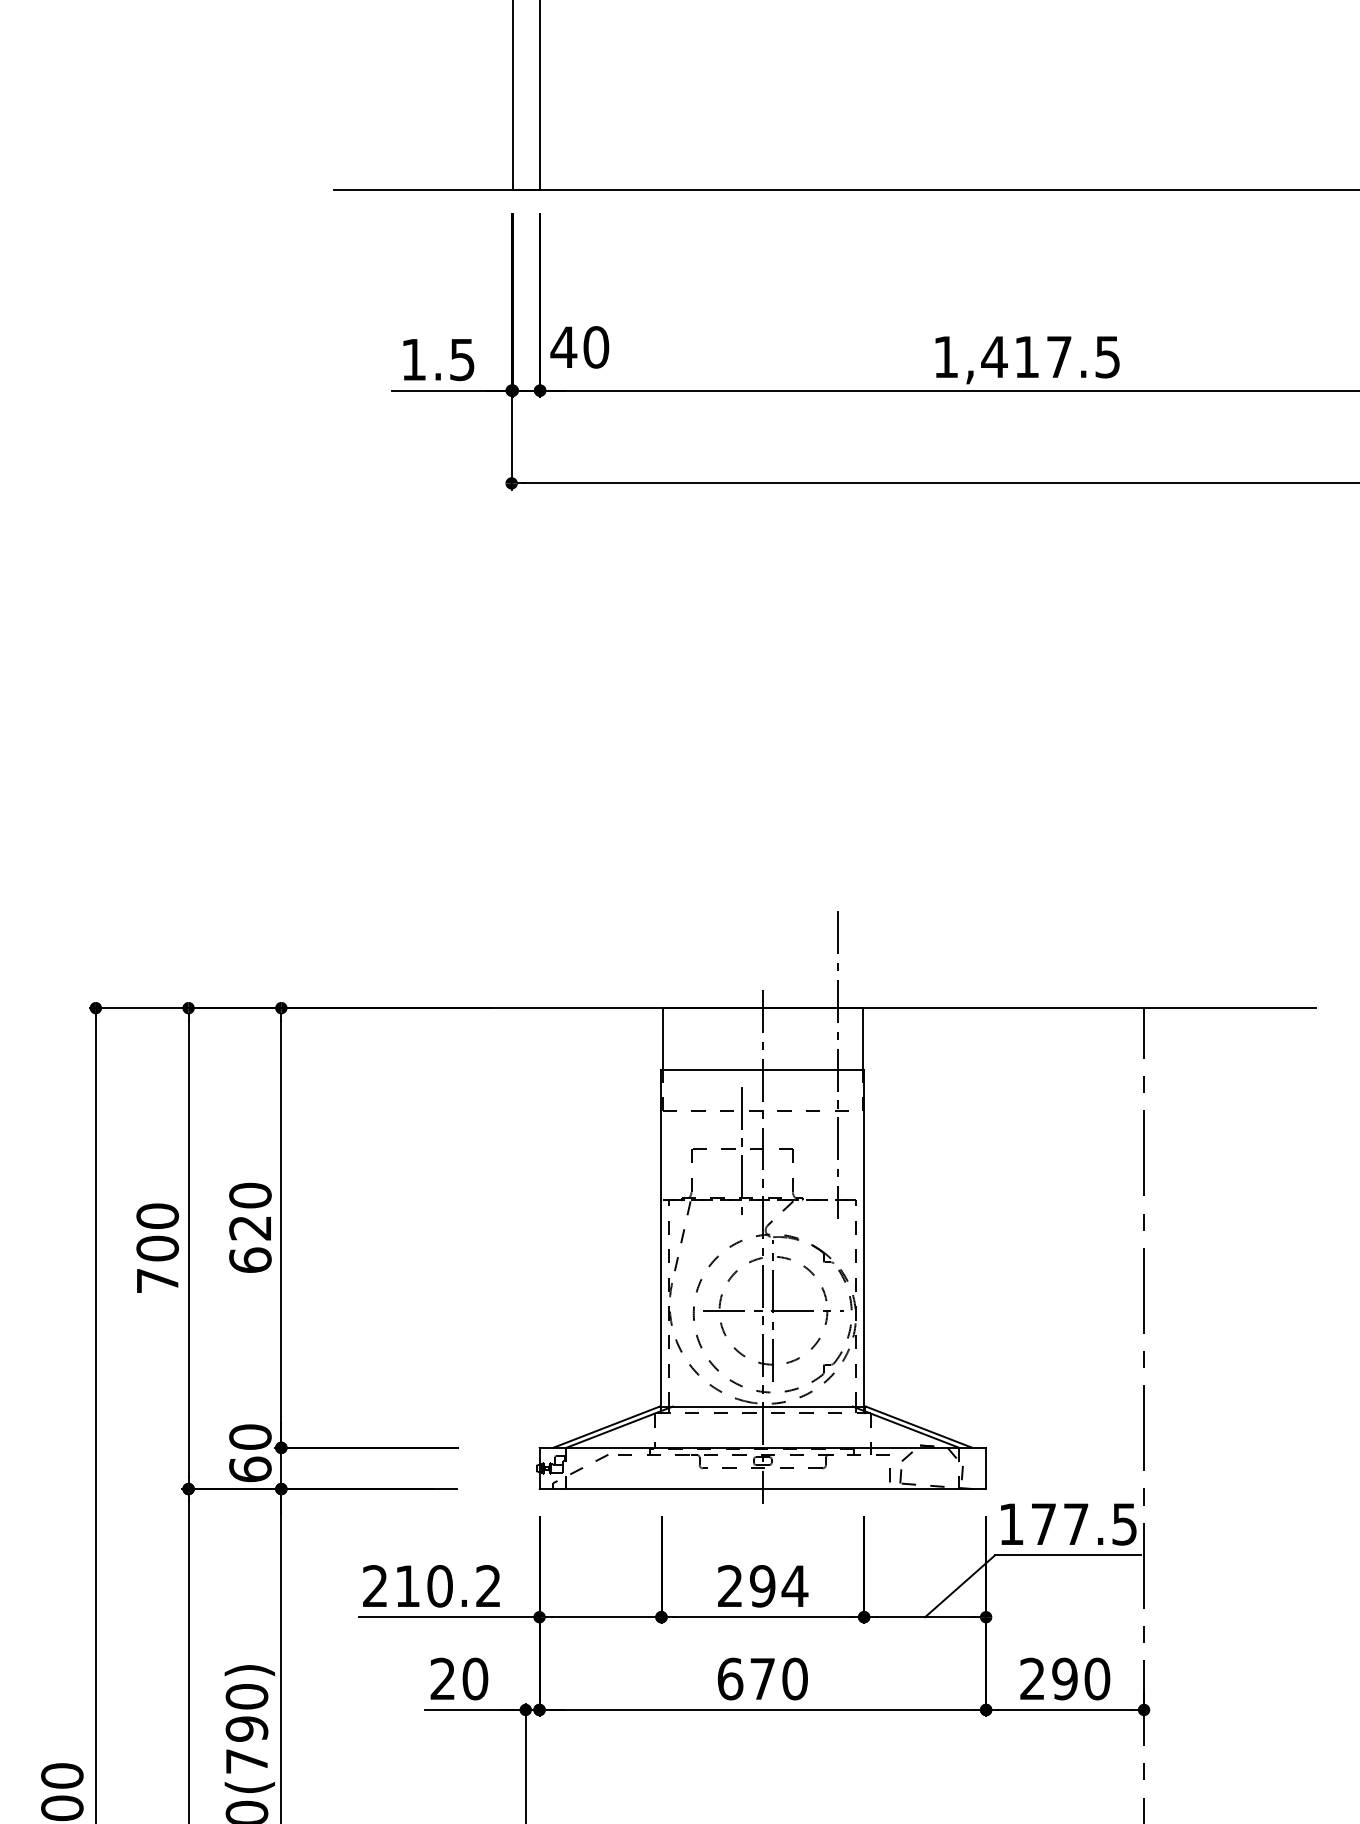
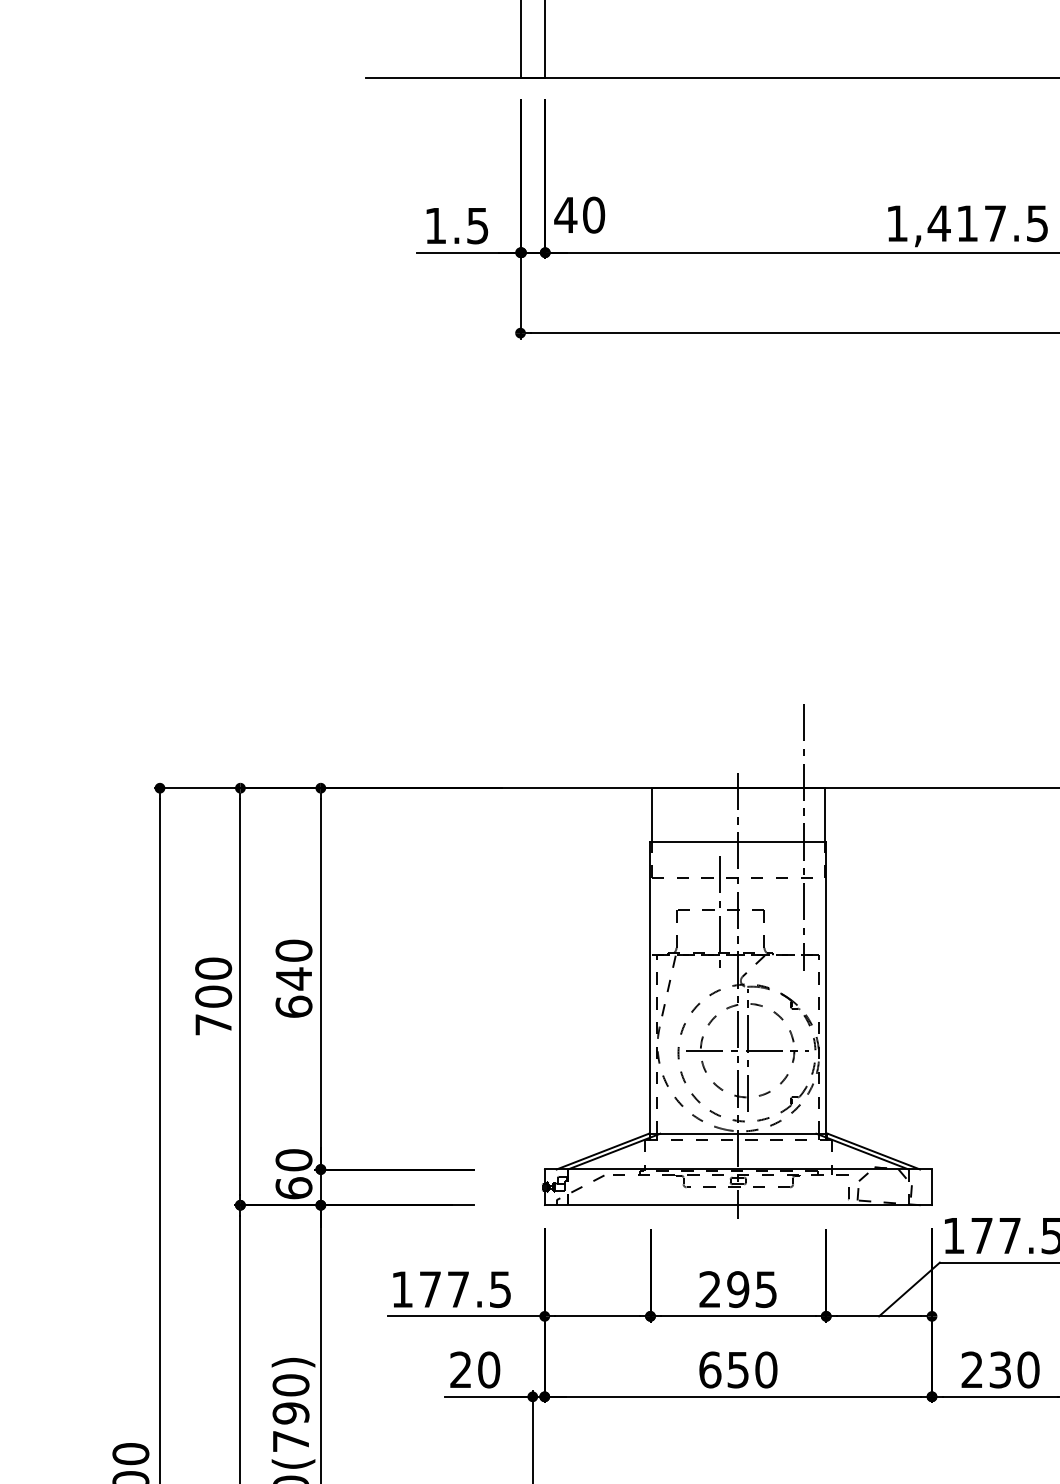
text: (249, 1227) -> (293, 978), 620 -> 640
text: (431, 1586) -> (451, 1289), 210.2 -> 177.5
text: (794, 1586) -> (765, 1289), 294 -> 295
text: (1064, 1678) -> (999, 1369), 290 -> 230
text: (762, 1679) -> (738, 1370), 670 -> 650

